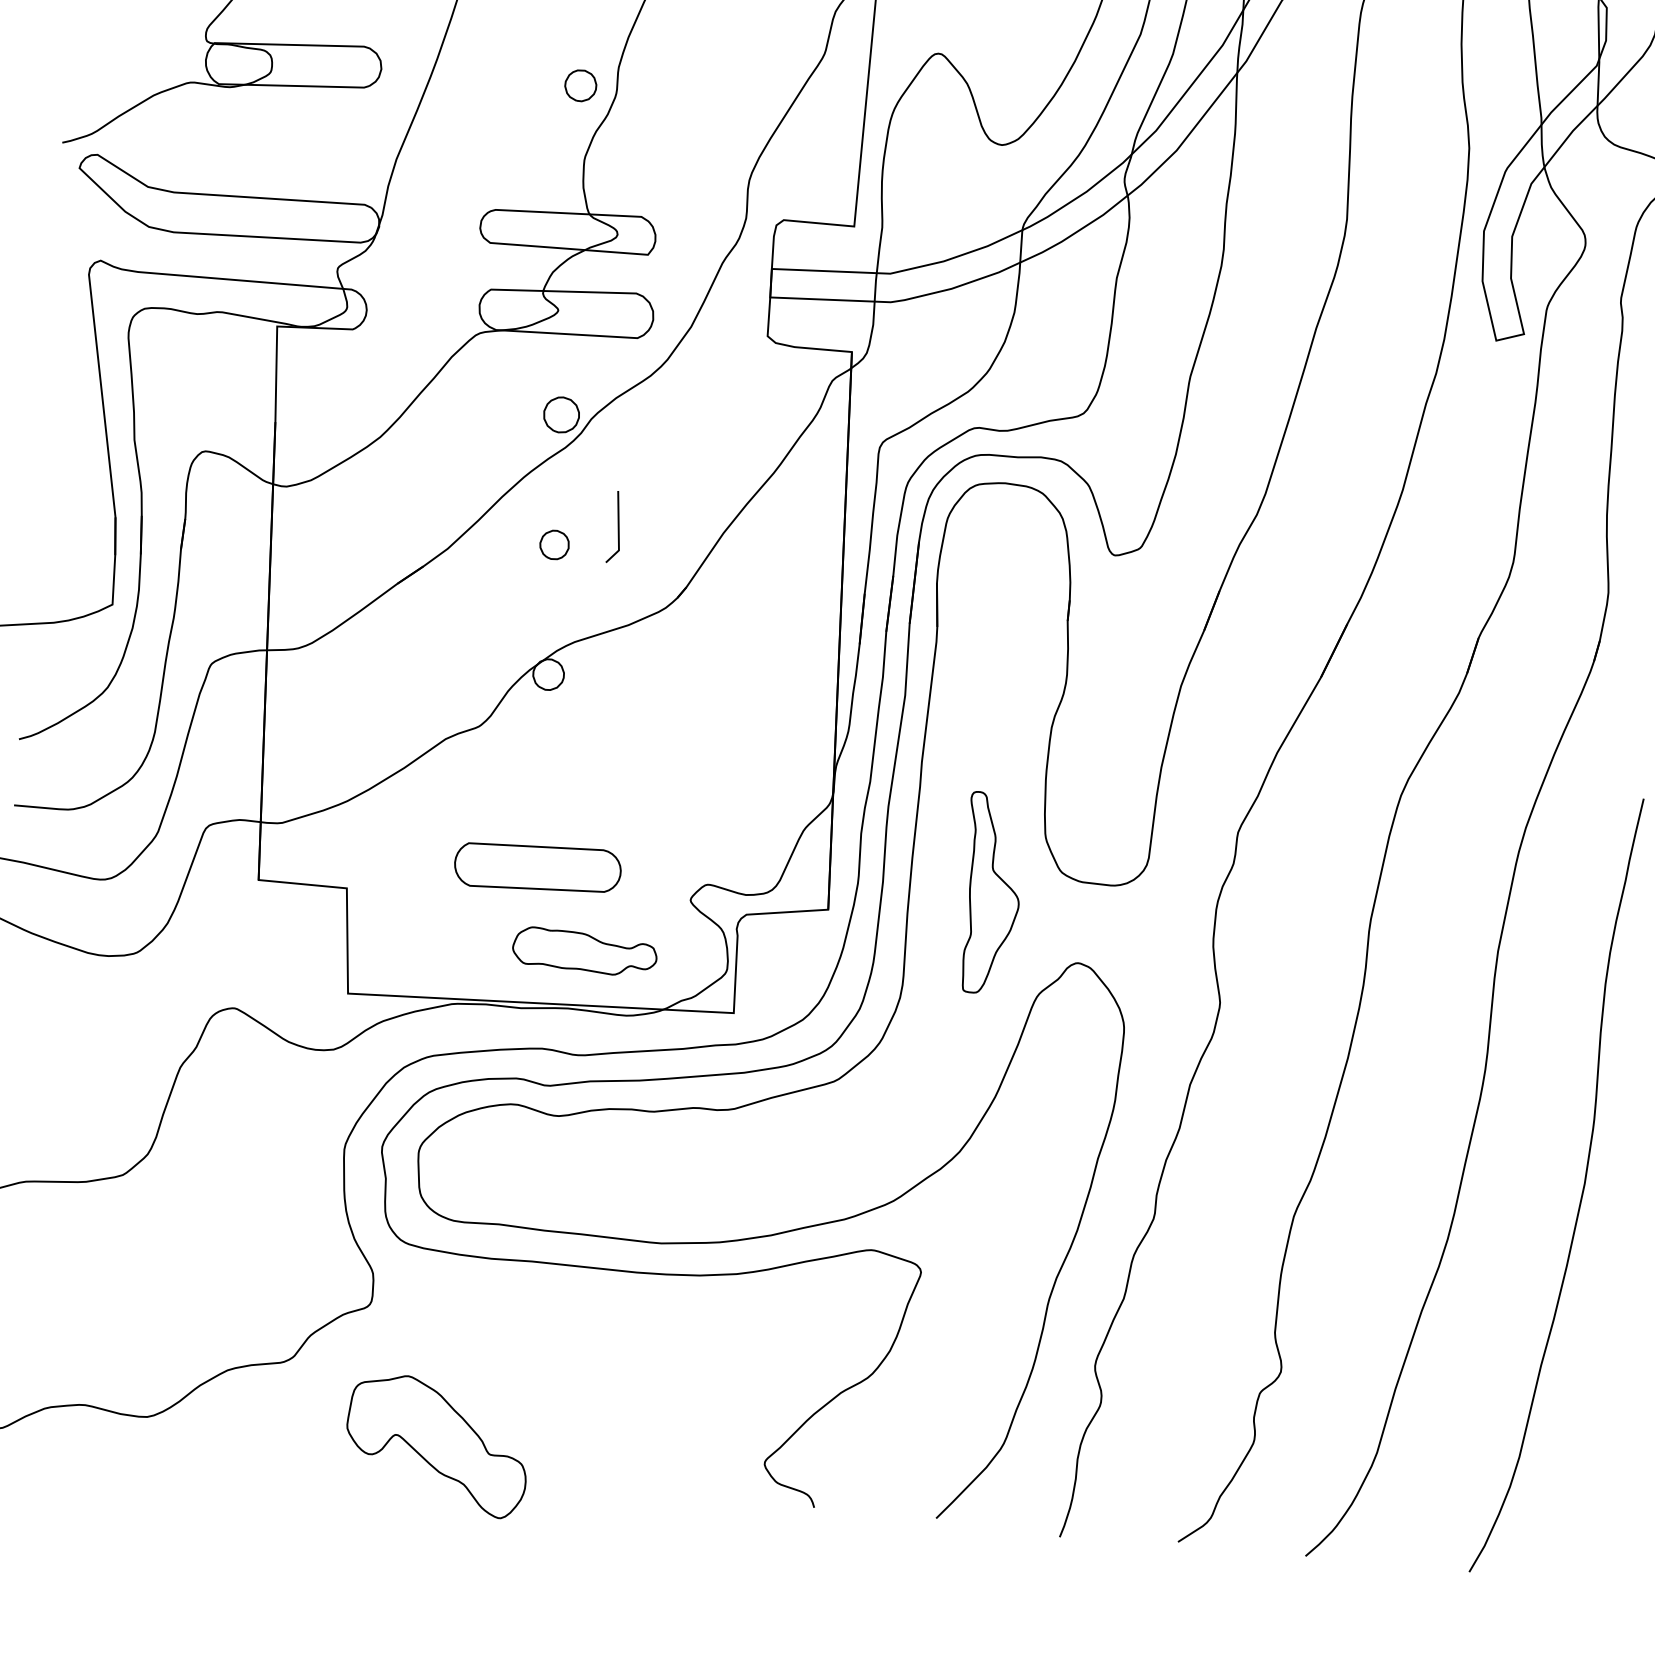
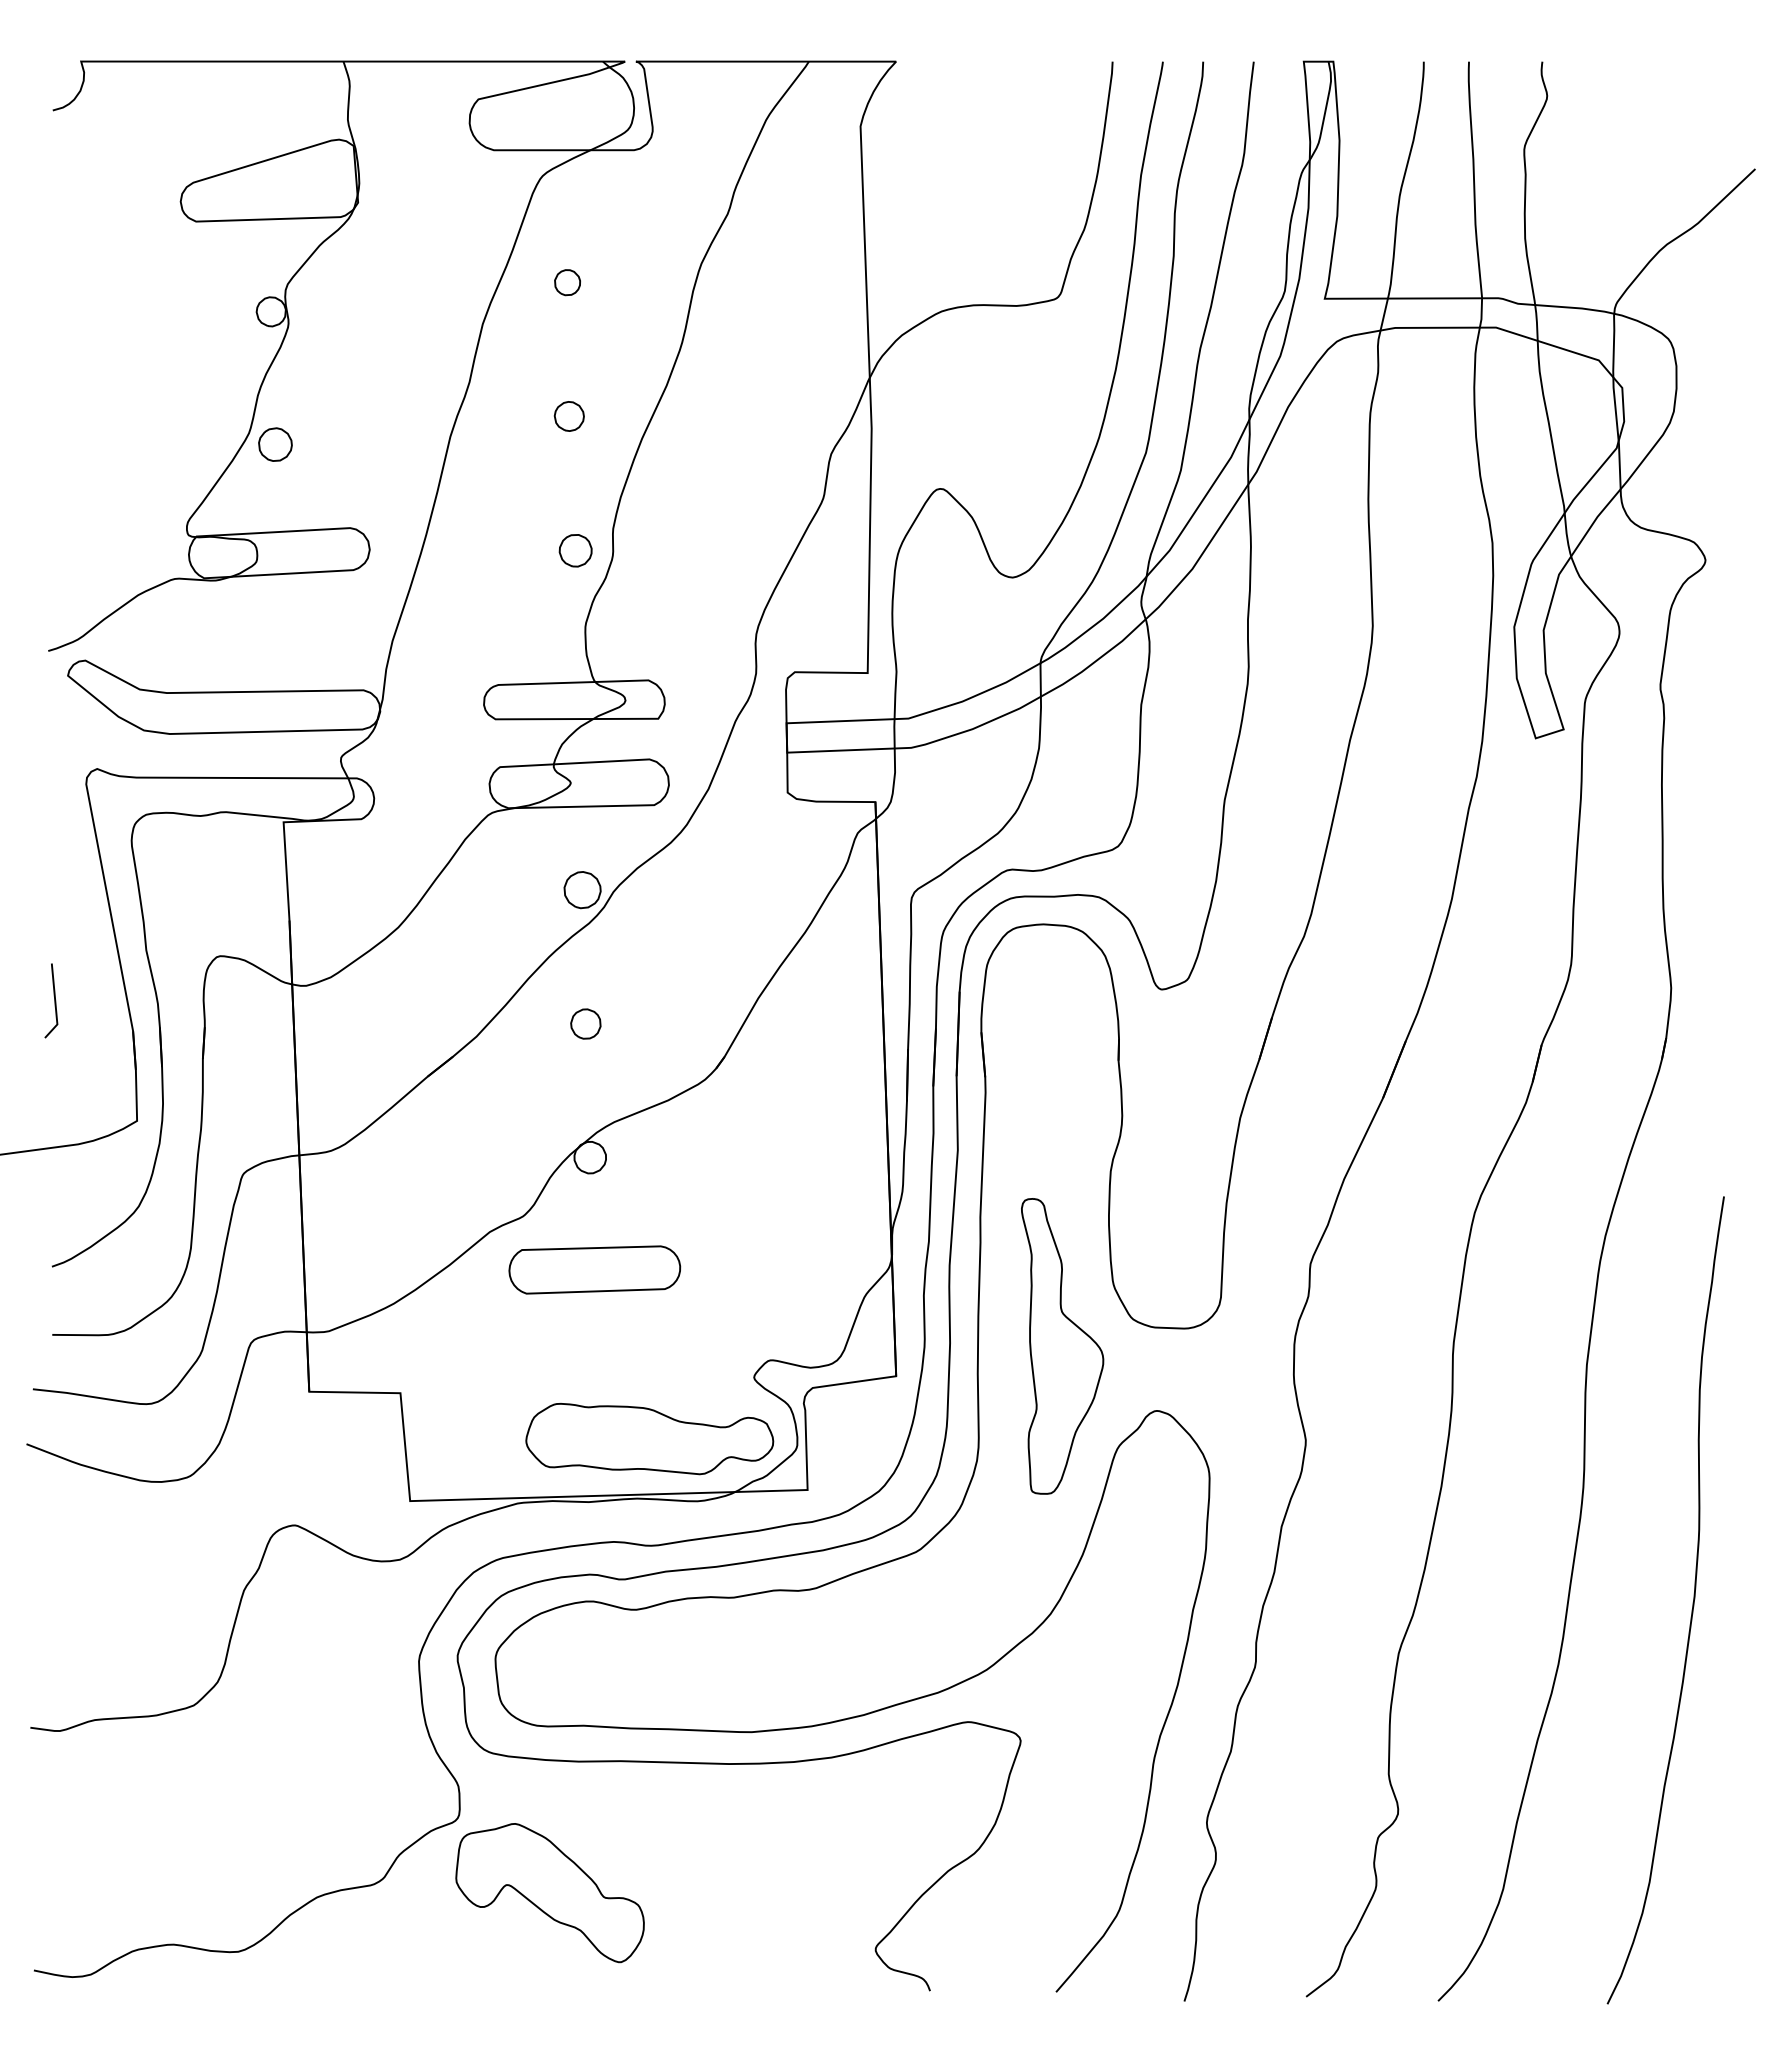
line: (617, 526) -> (54, 1000), moved
part: (537, 867) -> (594, 1269), moved
part: (991, 893) -> (1062, 1346), size x1.43
part: (584, 952) -> (649, 1439), size x1.67
part: (436, 1446) -> (549, 1893), moved

